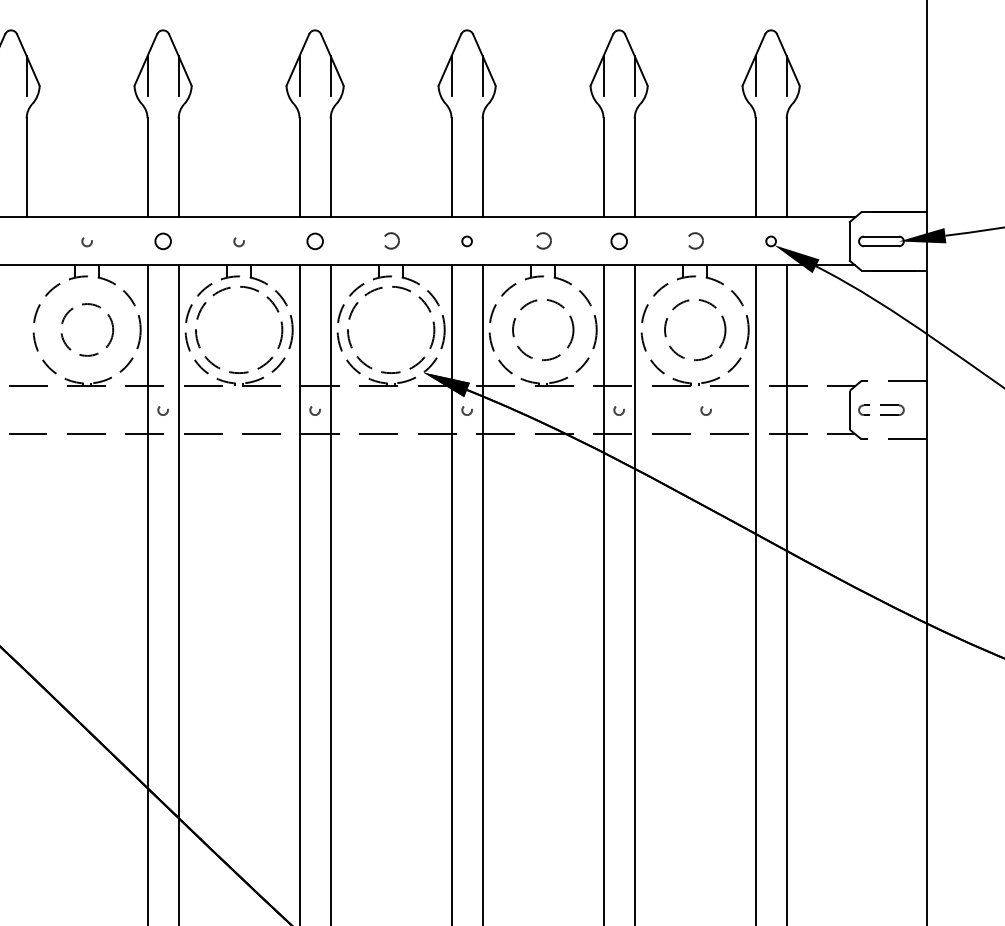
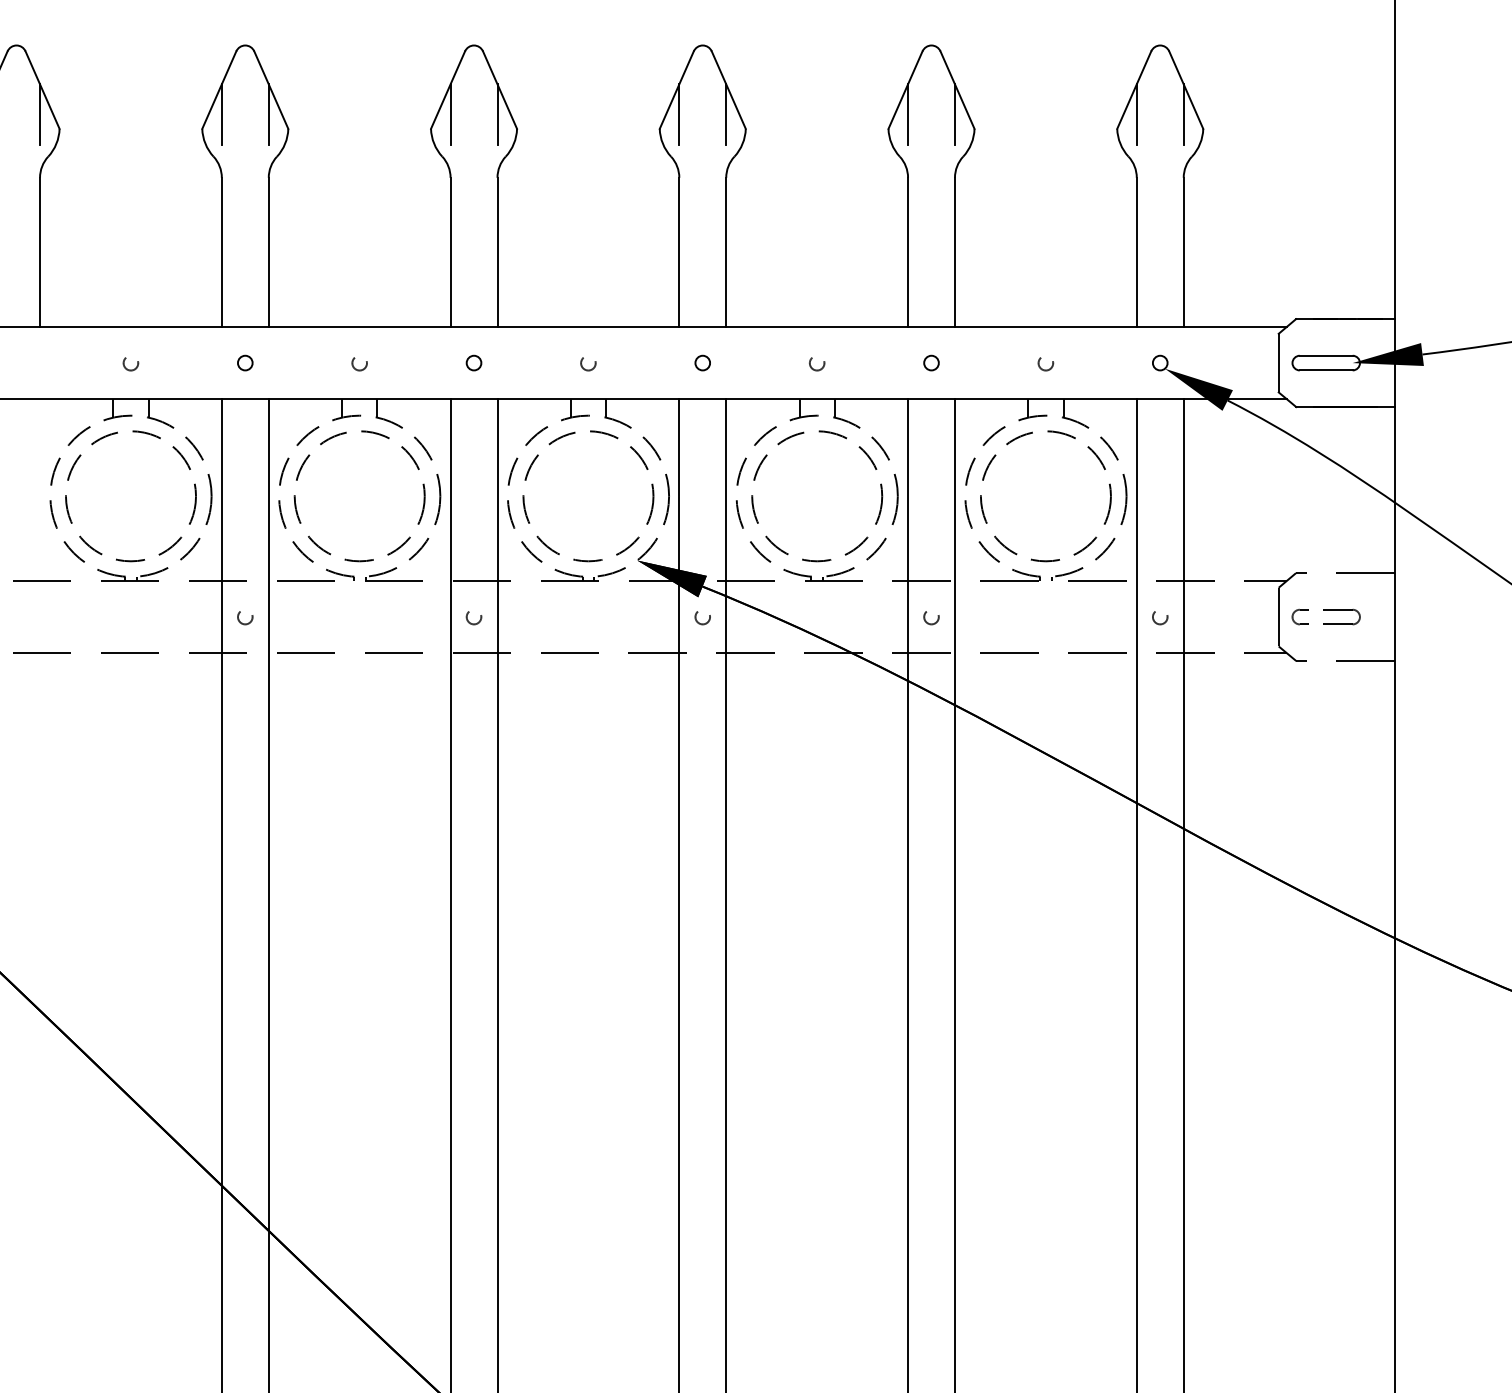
circle: (162, 241) -> (244, 363), size x0.62
circle: (314, 241) -> (473, 363), size x0.62
circle: (618, 241) -> (930, 363), size x0.62
circle: (390, 242) -> (587, 364), size x0.62
circle: (542, 242) -> (816, 364), size x0.62
circle: (694, 242) -> (1044, 364), size x0.62
circle: (87, 329) -> (131, 495), size x1.67
circle: (543, 329) -> (817, 495), size x1.43
circle: (695, 329) -> (1046, 495), size x1.43
circle: (705, 410) -> (1159, 617), moved

